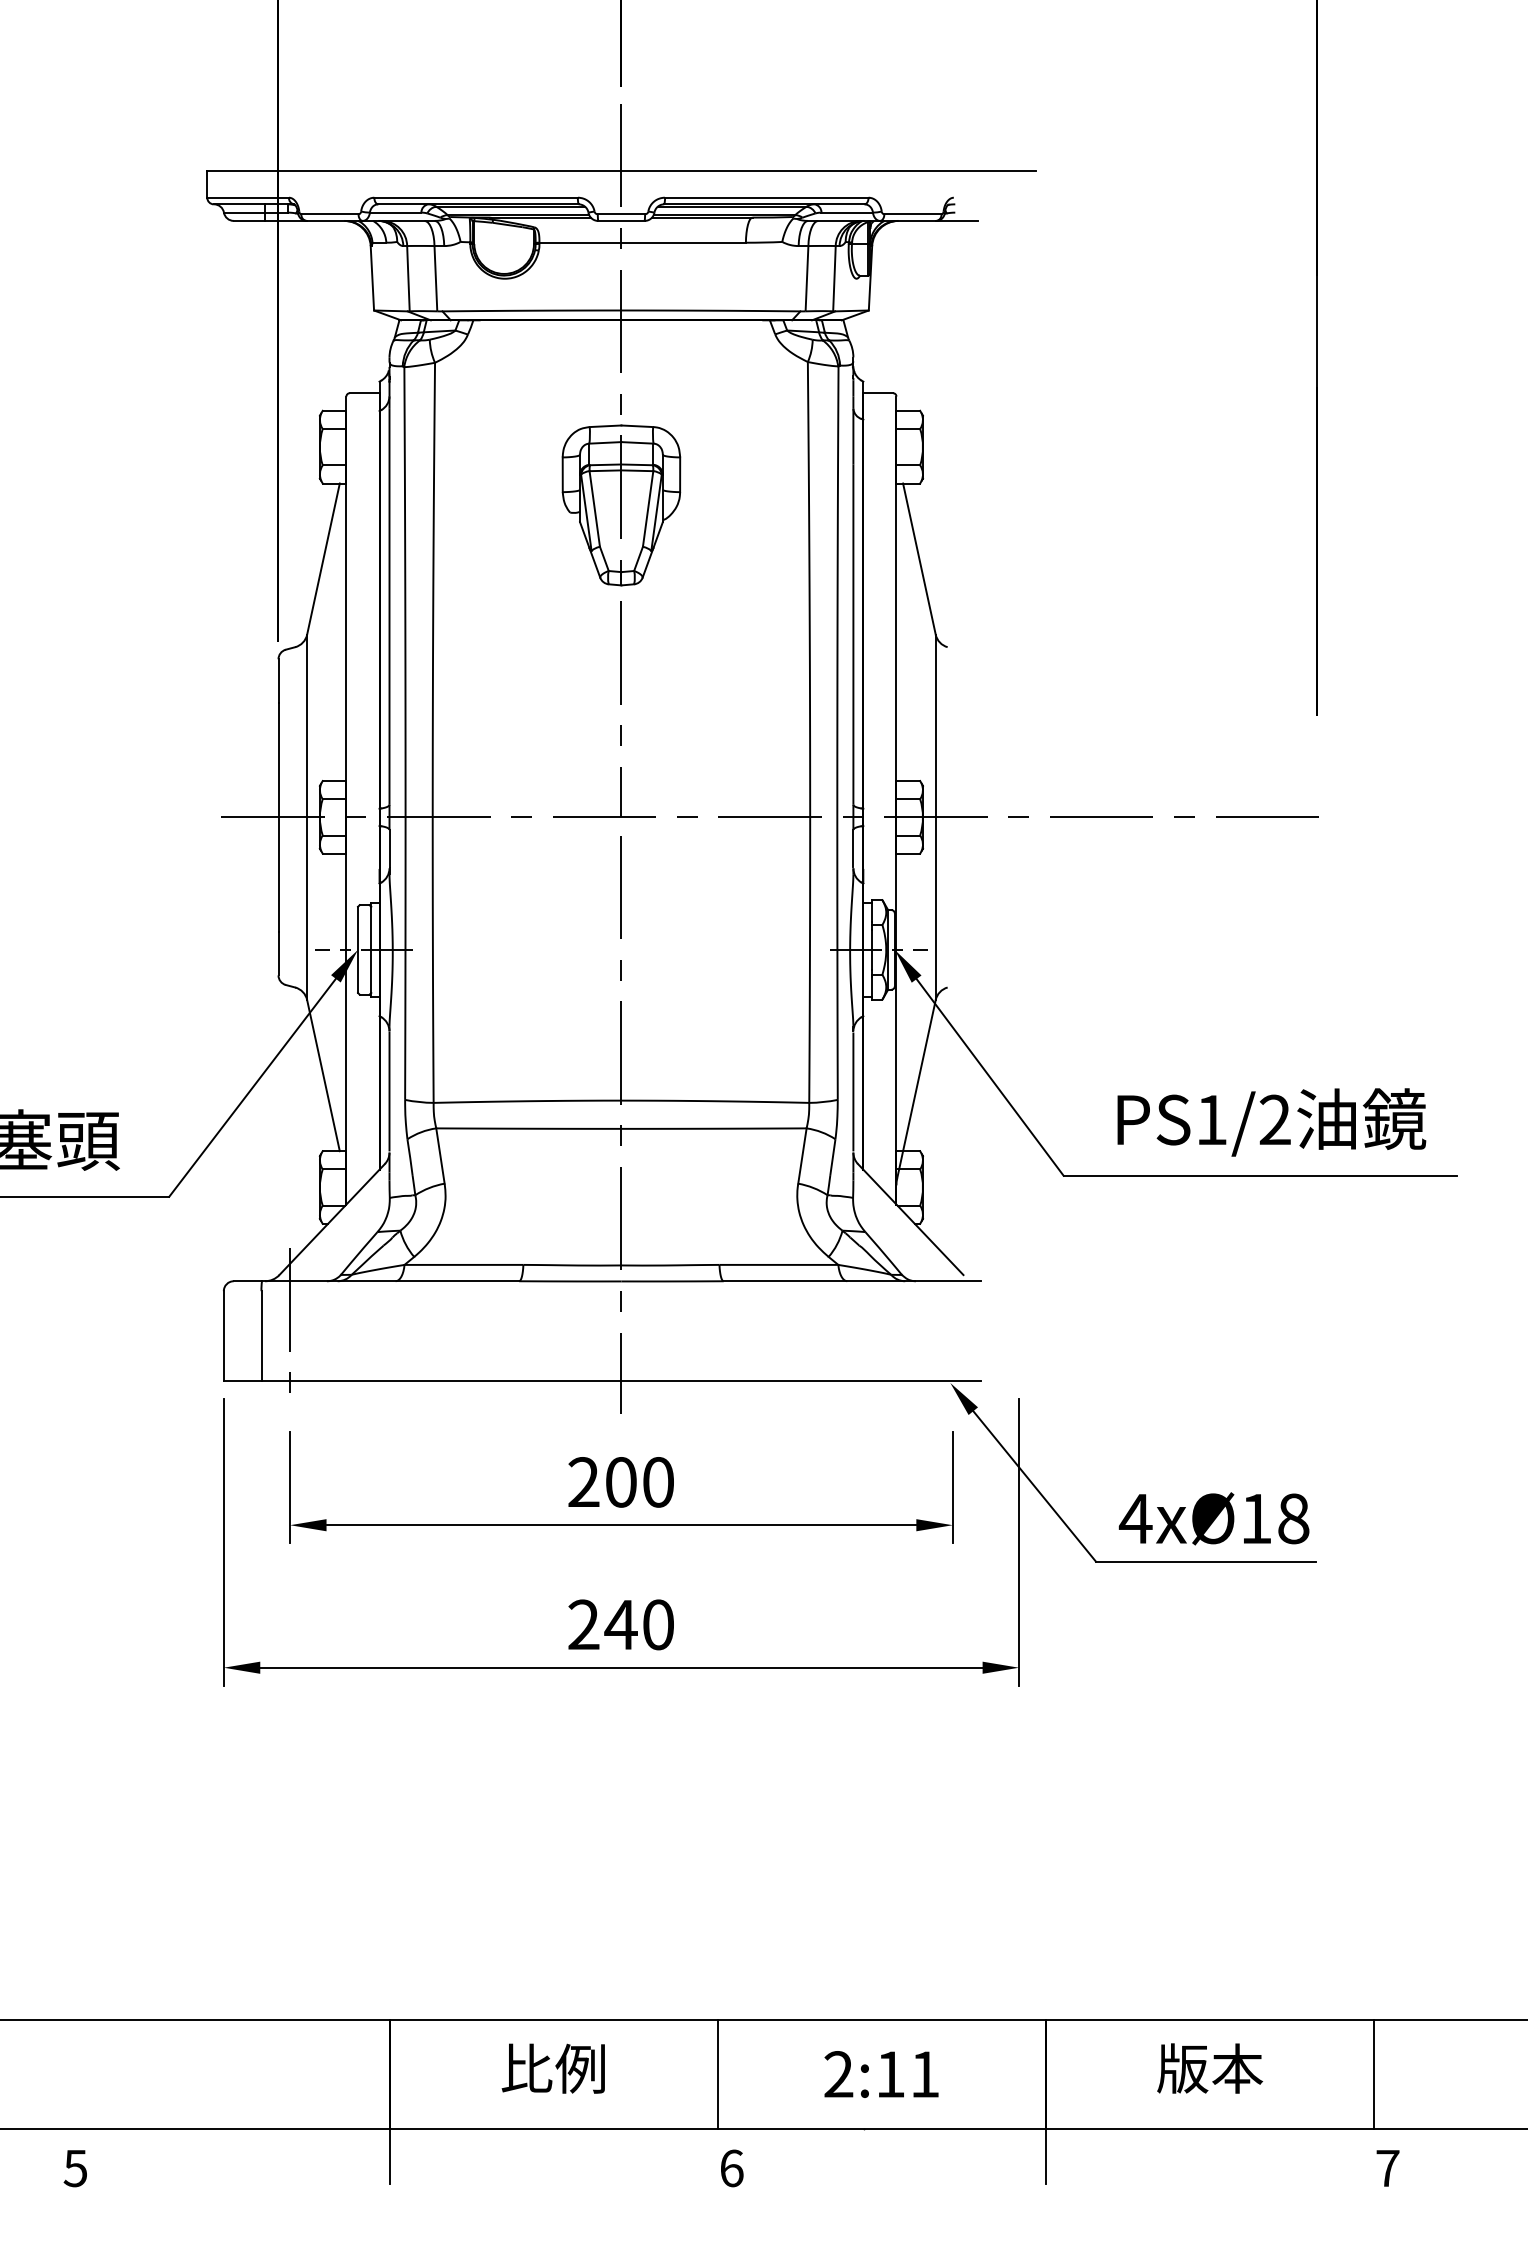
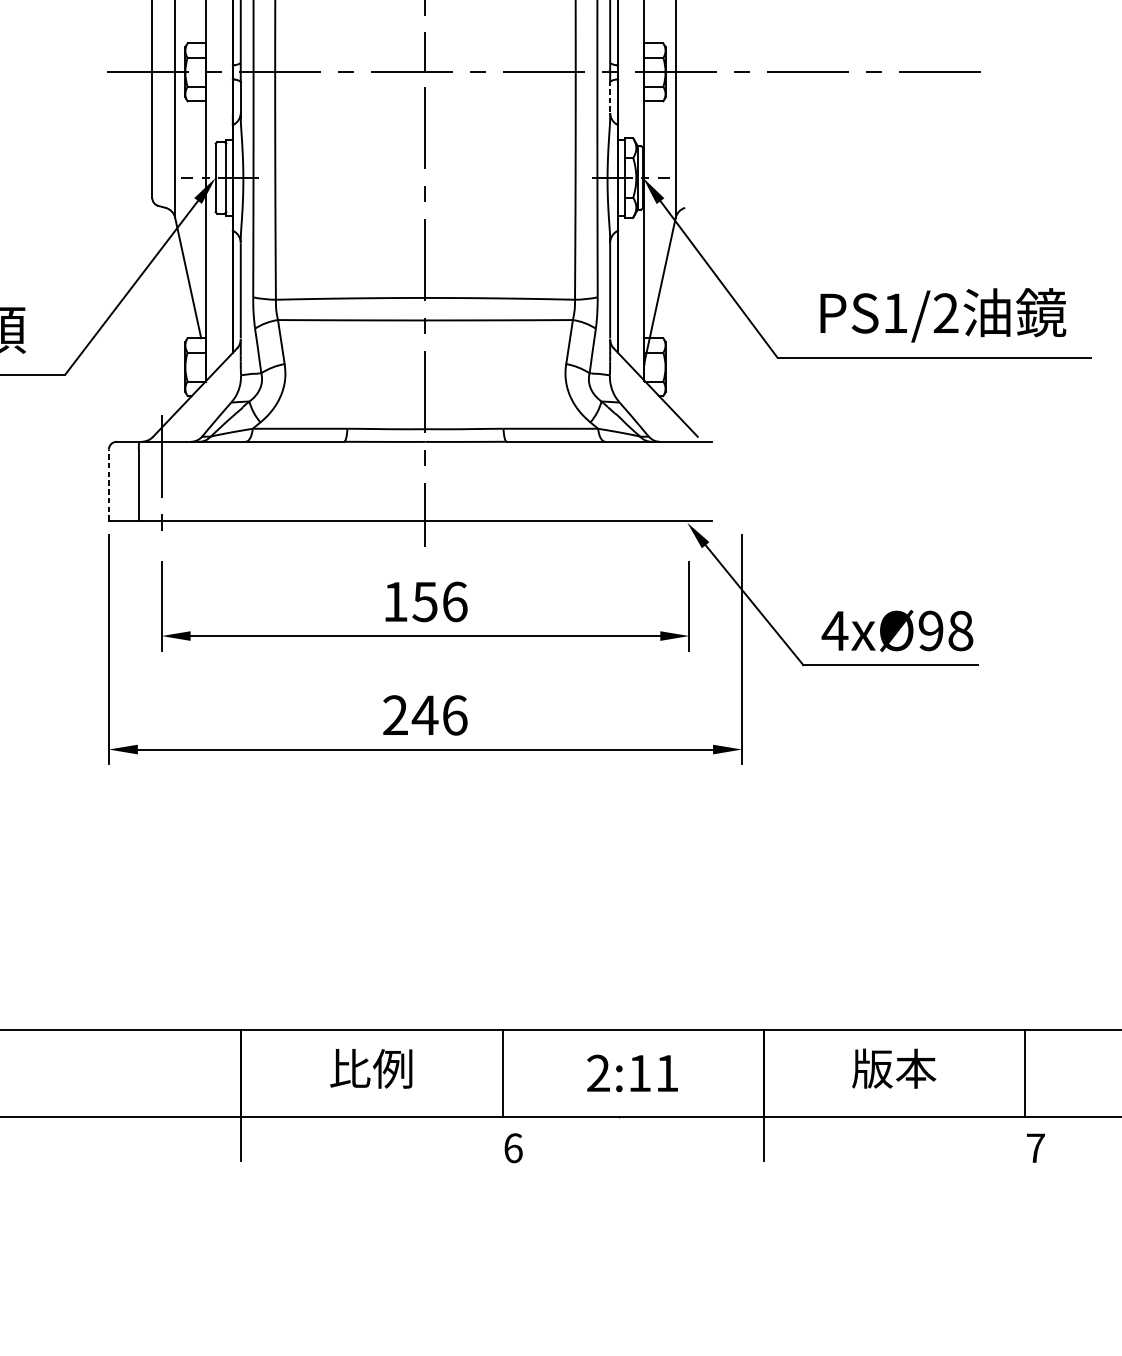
line: (853, 848) -> (610, 97), solid -> dashed
line: (223, 1335) -> (108, 484), solid -> dashed
text: (621, 1482) -> (425, 602), 200 -> 156
text: (1256, 1518) -> (931, 630), 4xØ18 -> 4xØ98
text: (658, 1624) -> (454, 715), 240 -> 246

